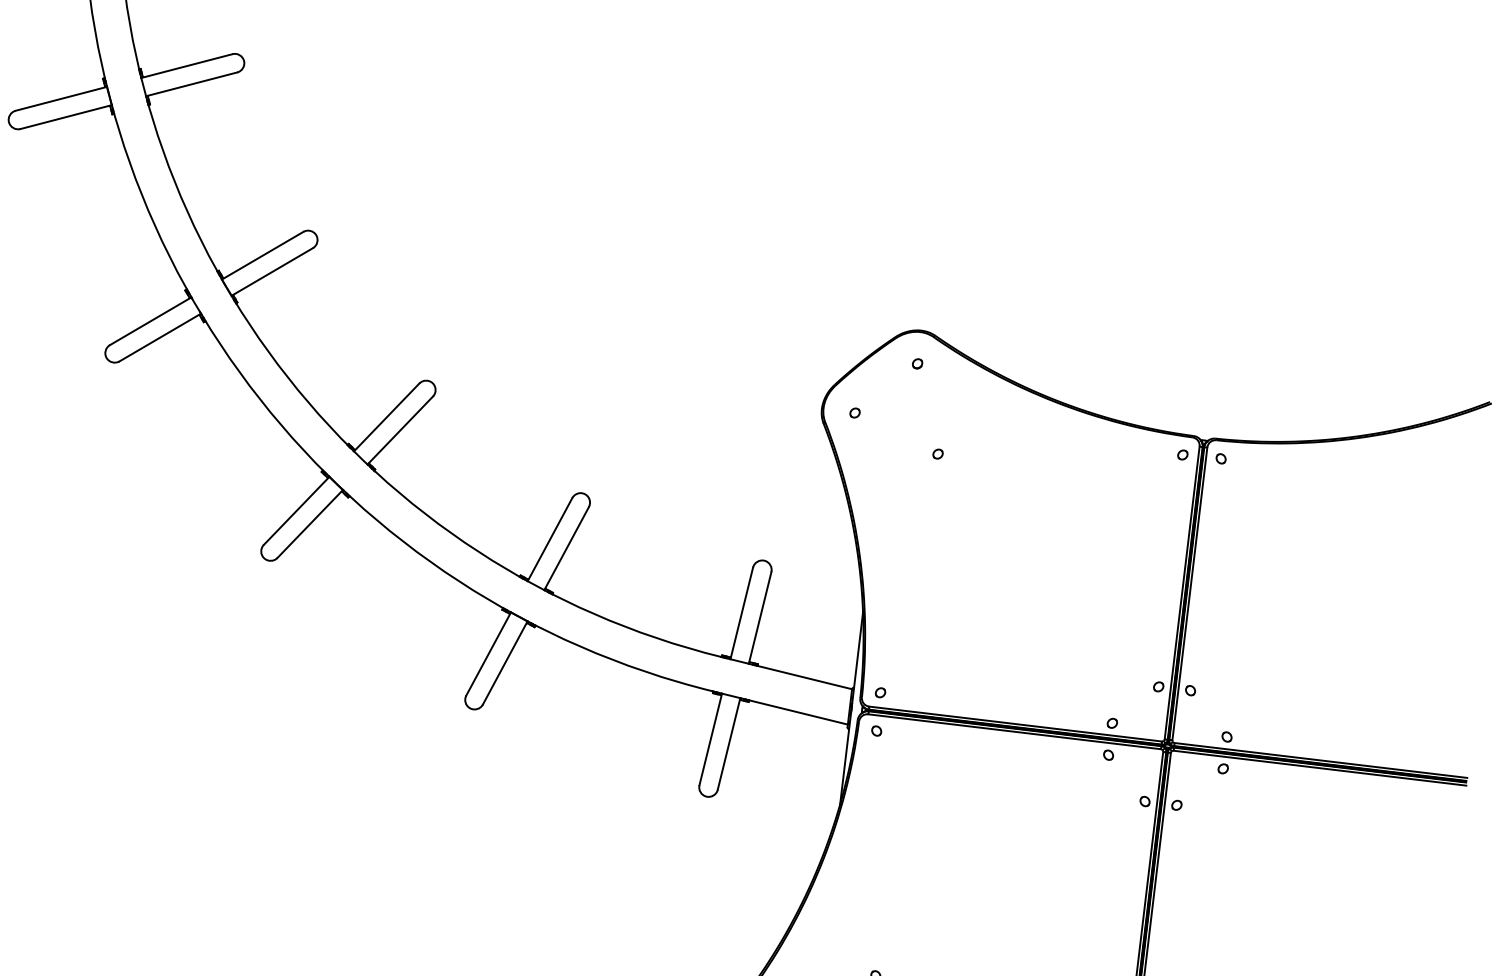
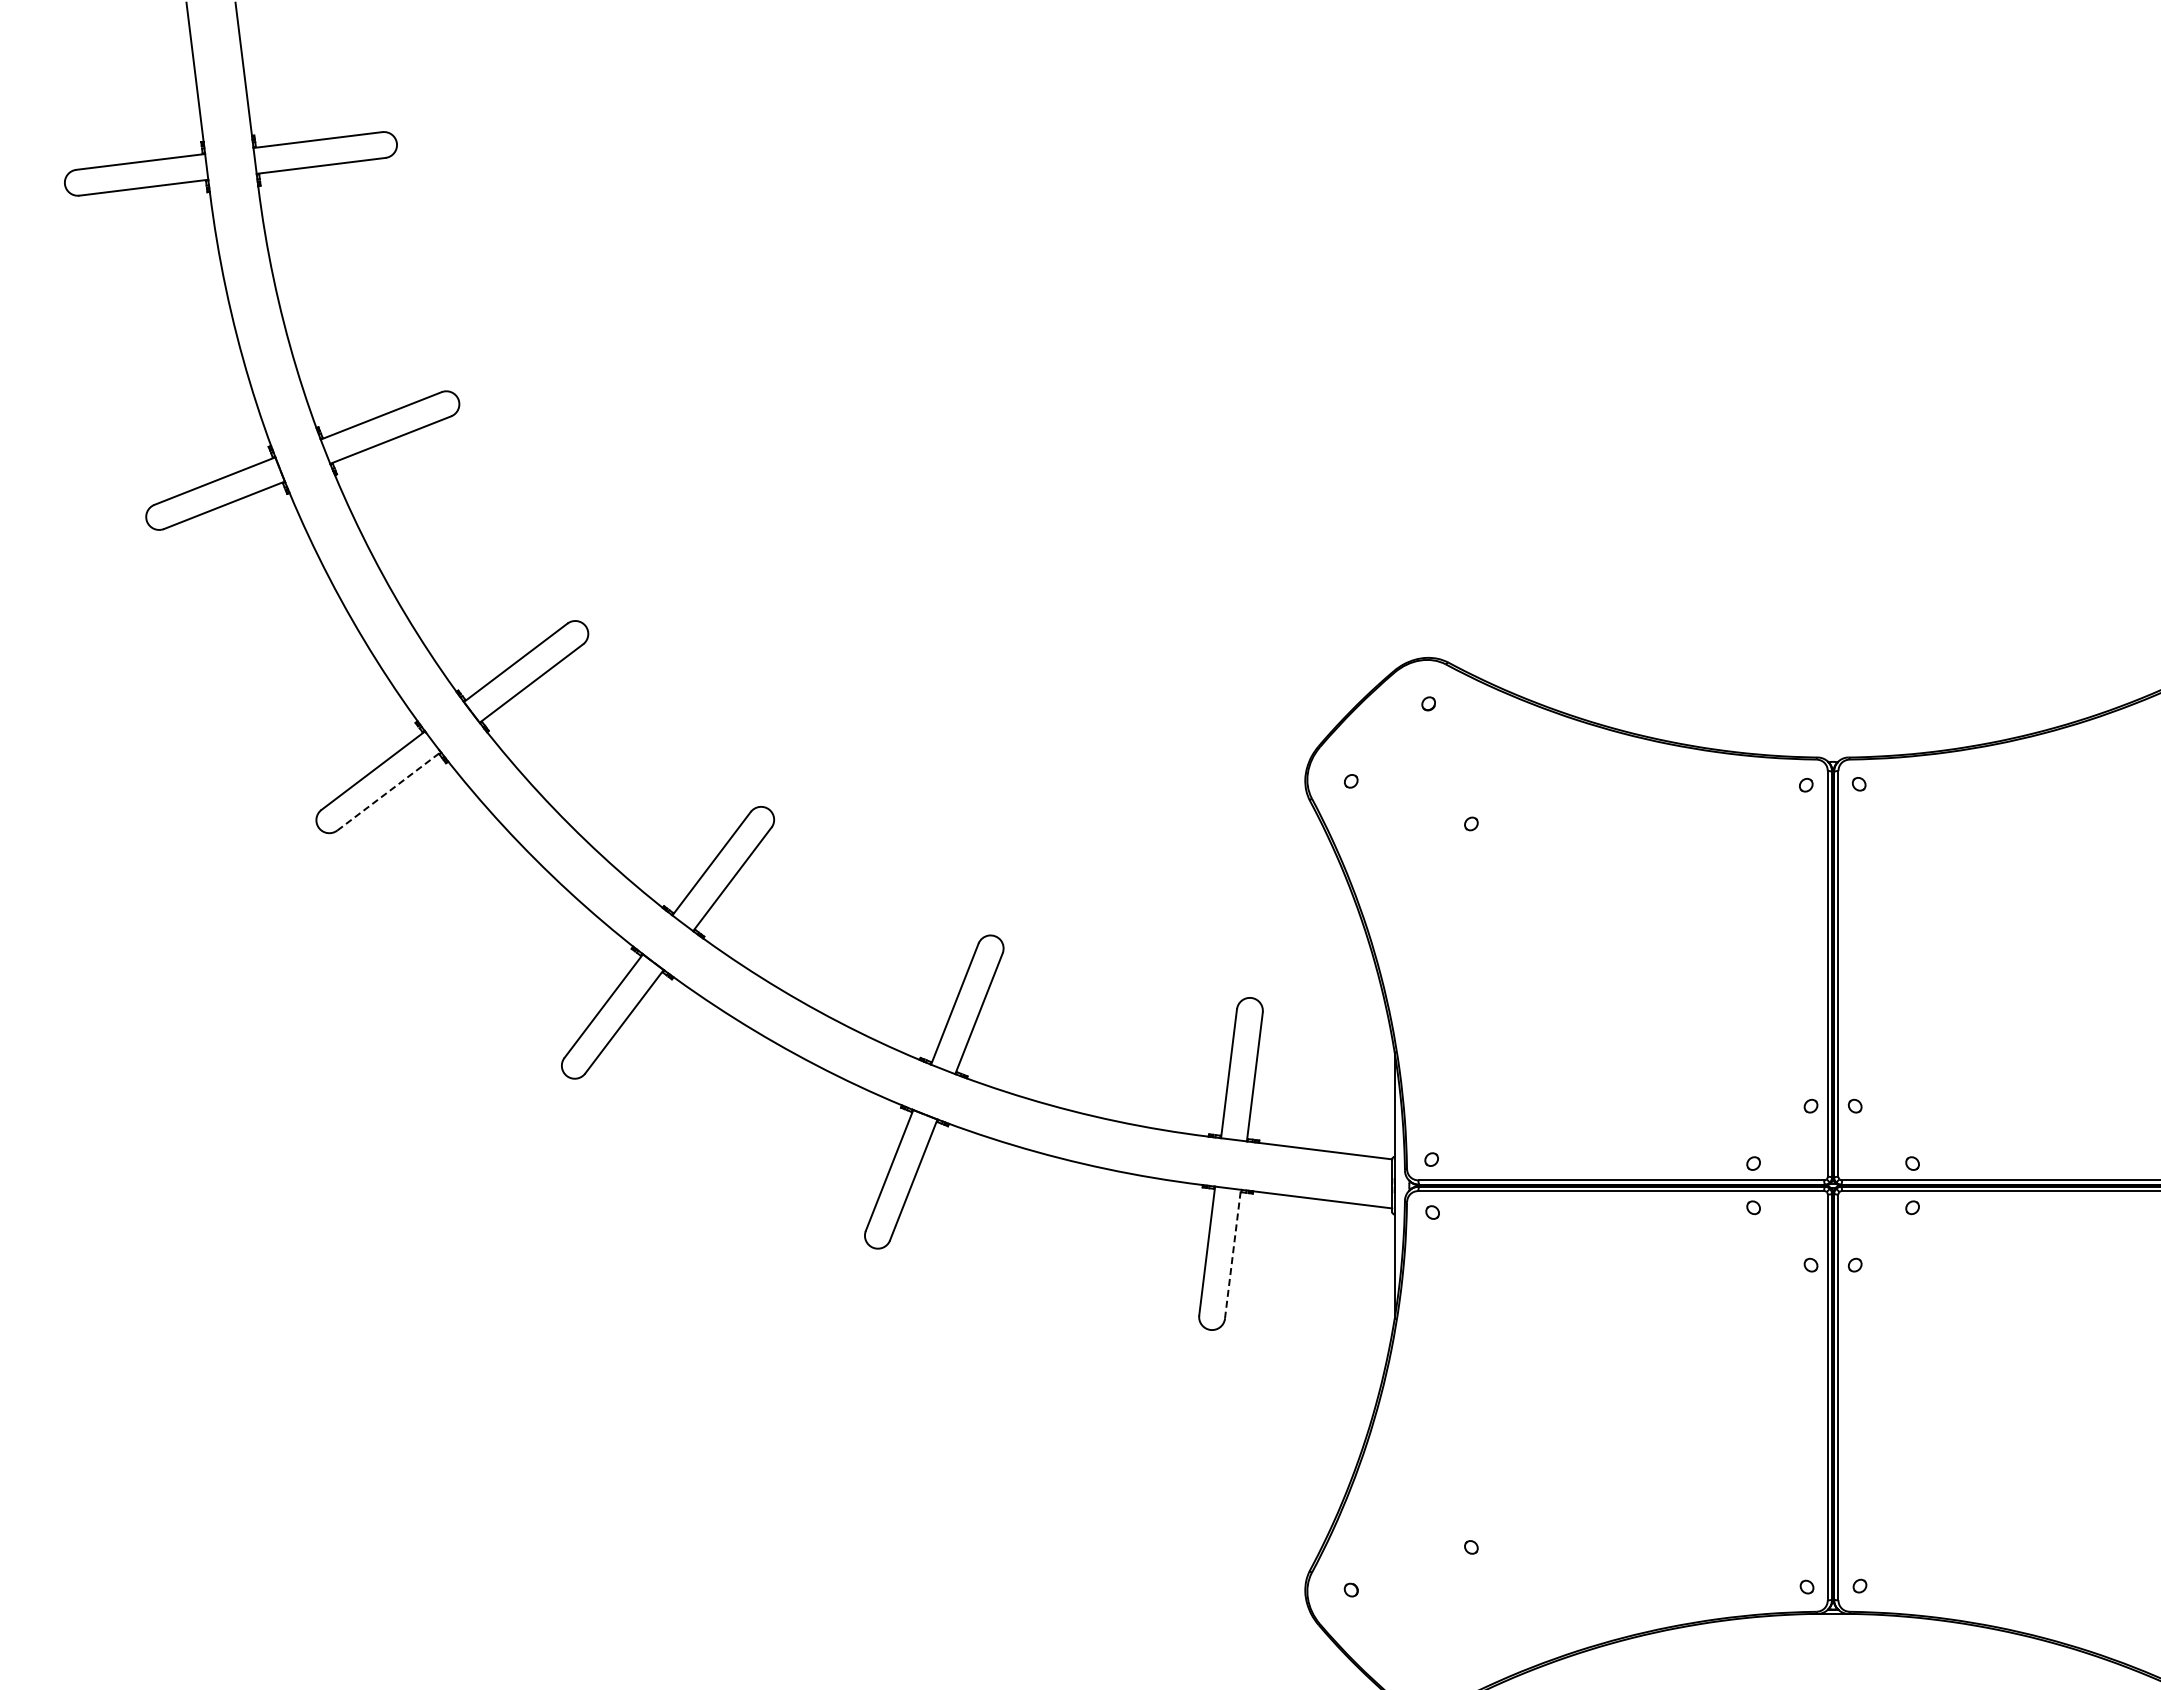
line: (160, 337) -> (389, 791), solid -> dashed
line: (728, 744) -> (1232, 1254), solid -> dashed

